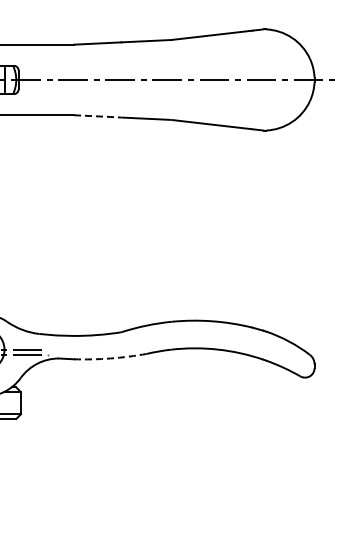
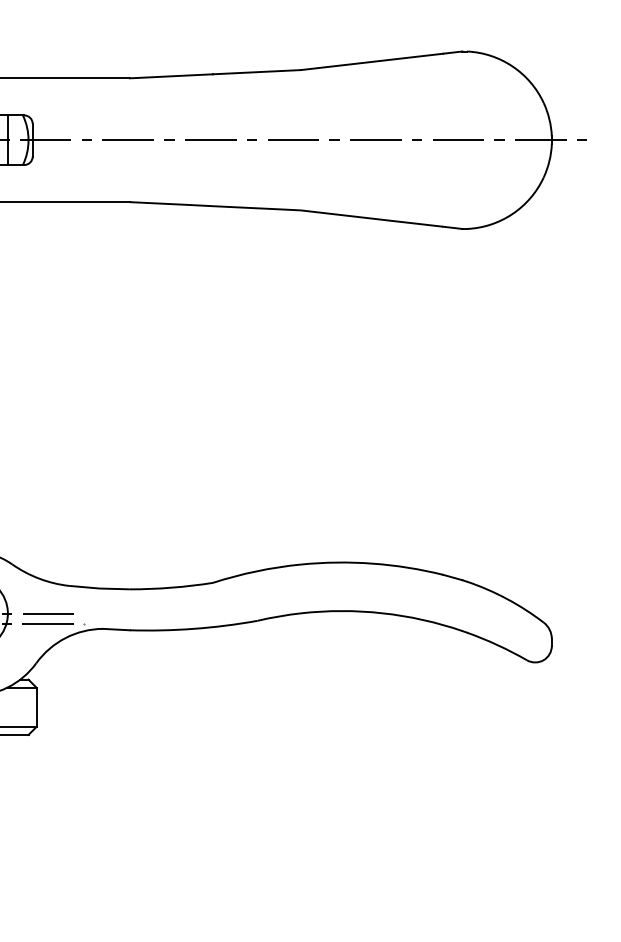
line: (97, 116) -> (171, 204), dashed -> solid
arc: (110, 358) -> (193, 628), dashed -> solid

